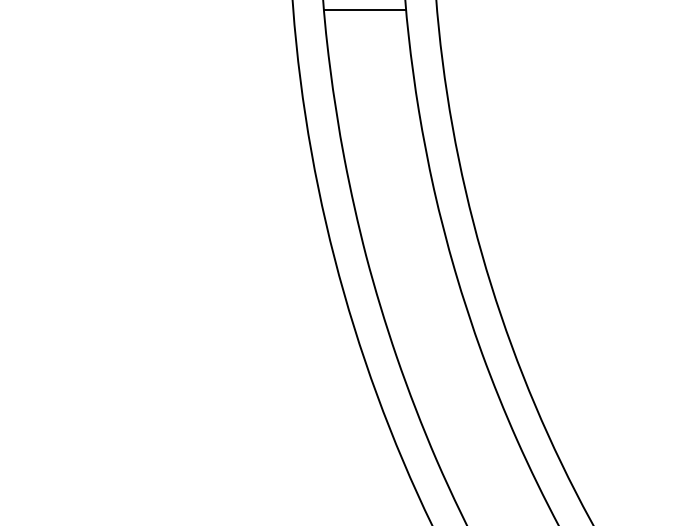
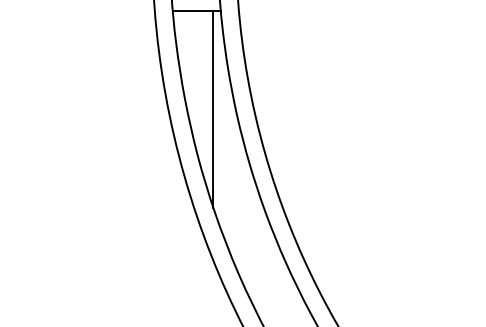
line: (393, 179) -> (213, 109), added

